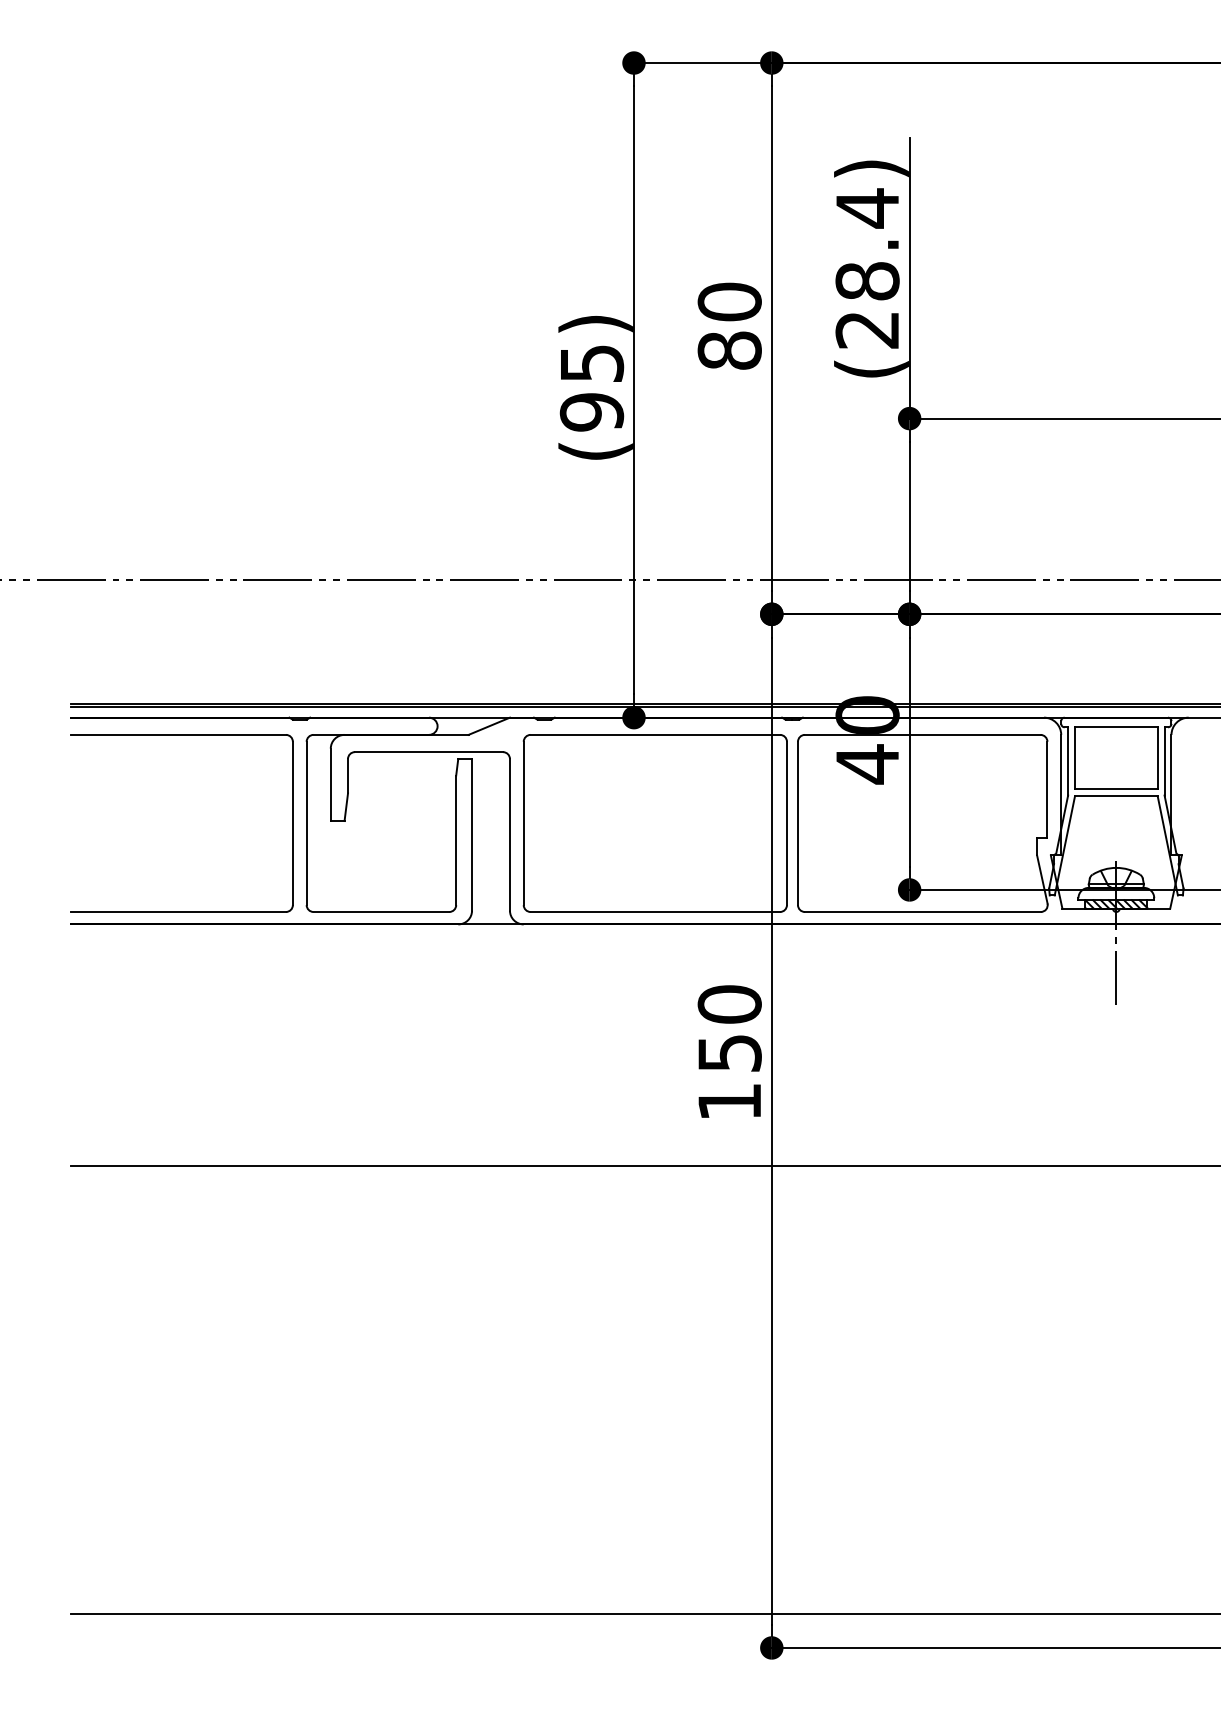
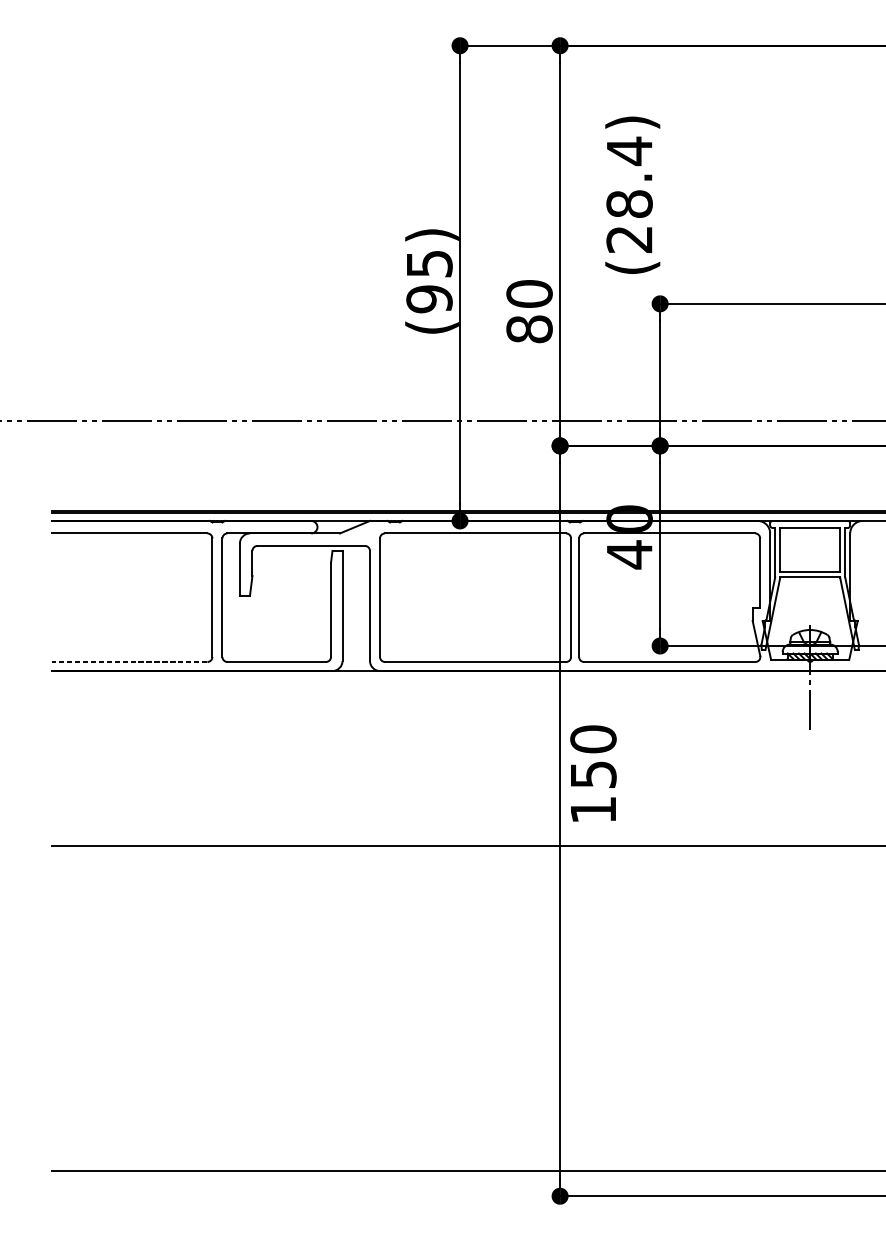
line: (909, 278) -> (660, 202), removed
text: (729, 325) -> (529, 311), moved
line: (178, 912) -> (129, 662), solid -> dashed
text: (729, 1051) -> (593, 773), moved

